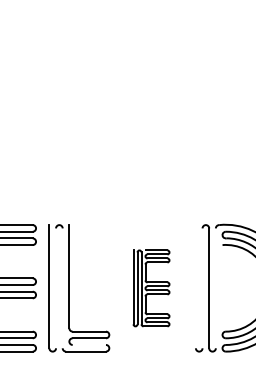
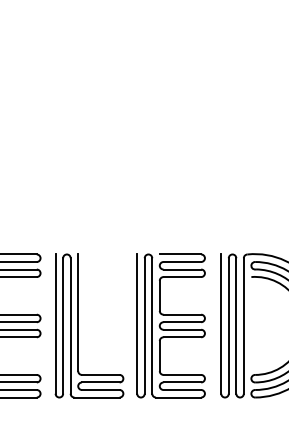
line: (195, 286) -> (220, 323), added
line: (56, 288) -> (63, 326), added
line: (62, 288) -> (70, 326), added
part: (151, 288) -> (171, 326), size x1.67
line: (202, 288) -> (228, 326), added
line: (215, 288) -> (243, 326), added
line: (88, 344) -> (99, 389), added

